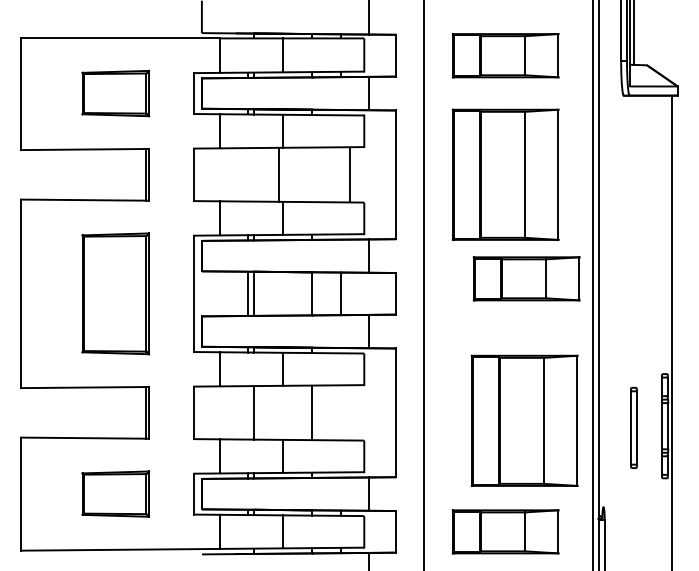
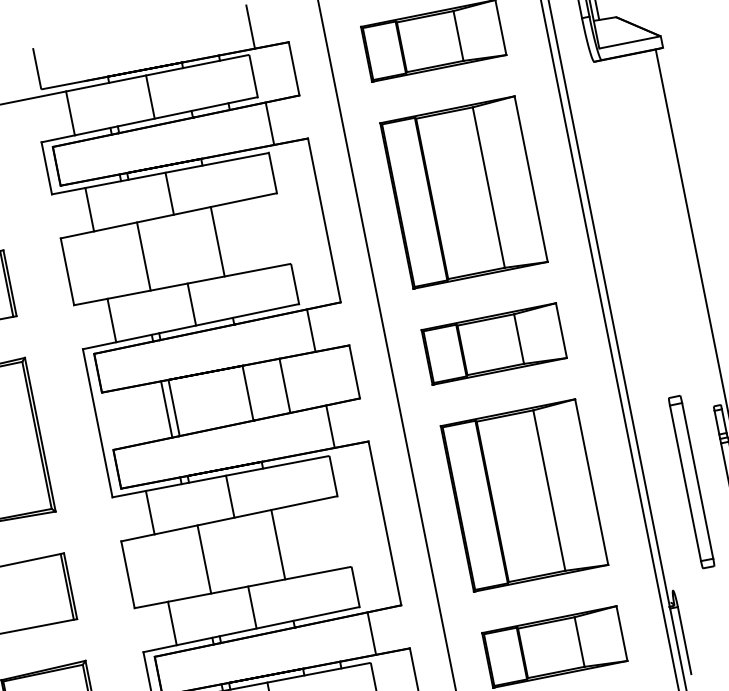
line: (279, 174) -> (144, 256), moved
line: (350, 174) -> (218, 241), moved
part: (526, 278) -> (493, 343), moved
part: (524, 420) -> (524, 495), moved
part: (633, 427) -> (690, 481), size x1.67

